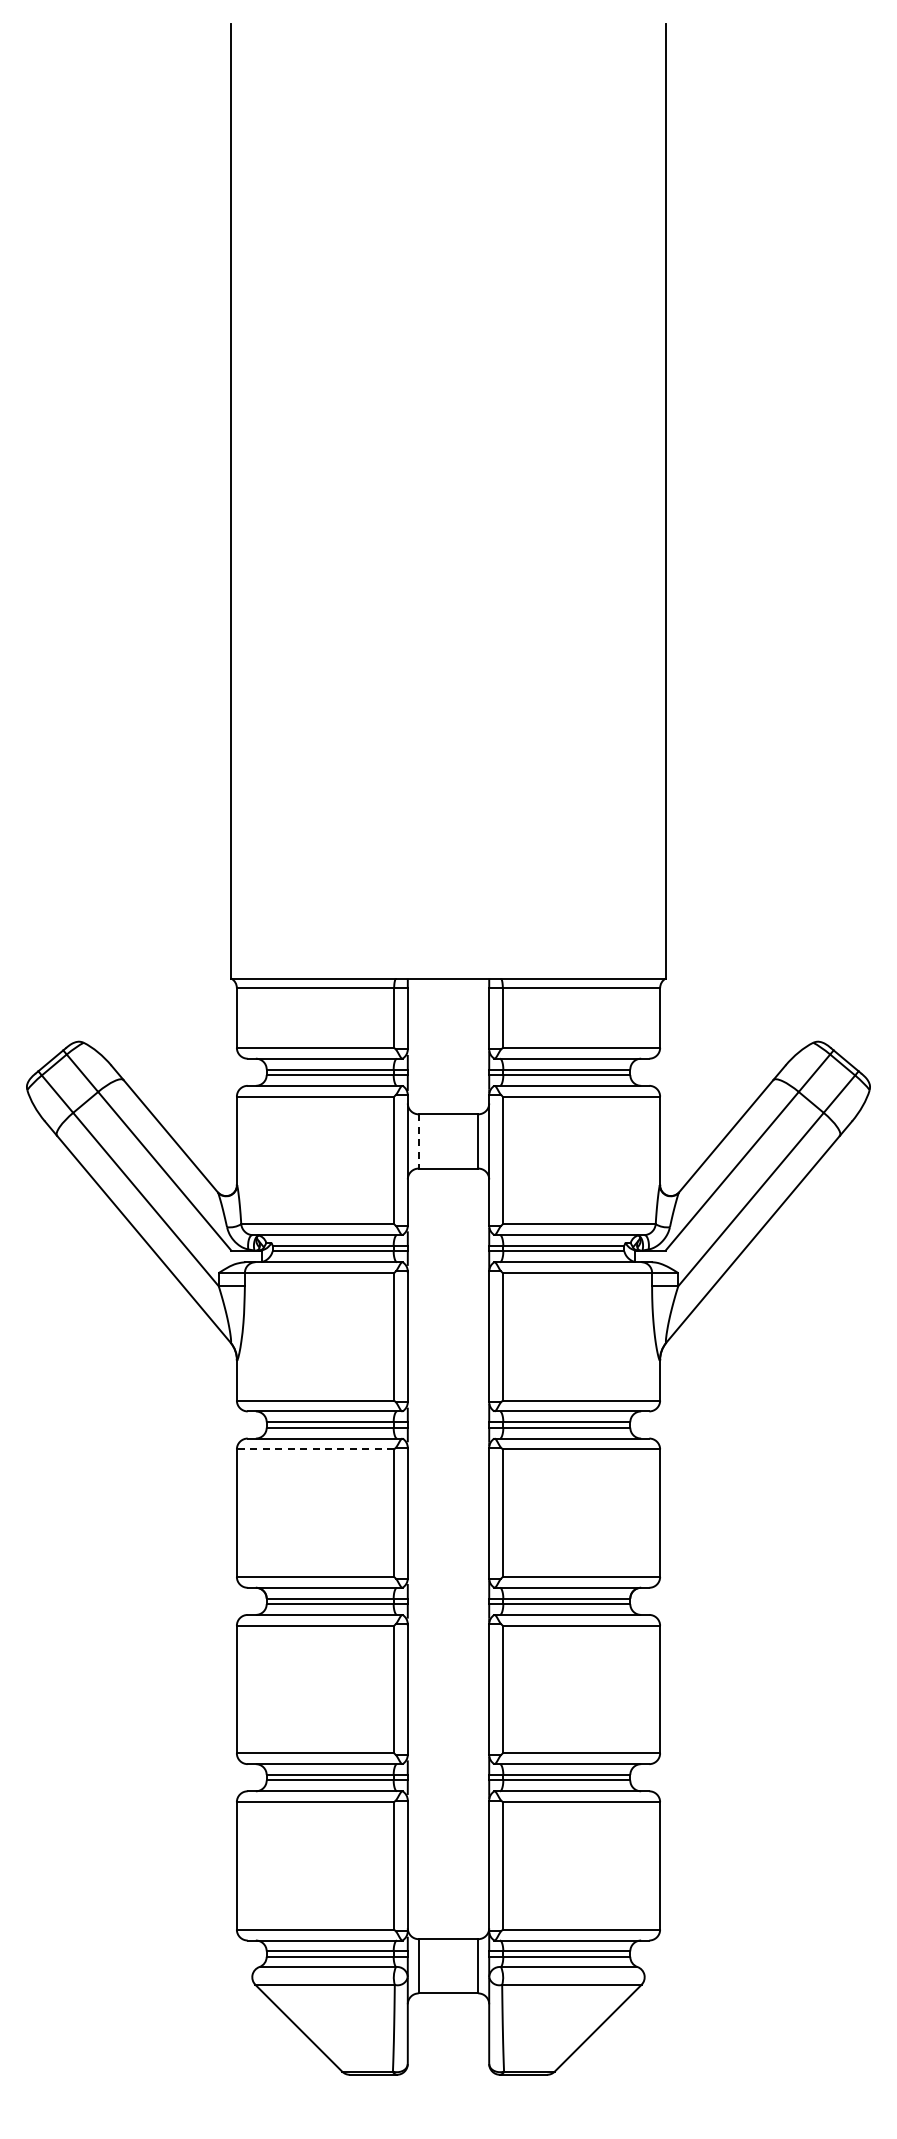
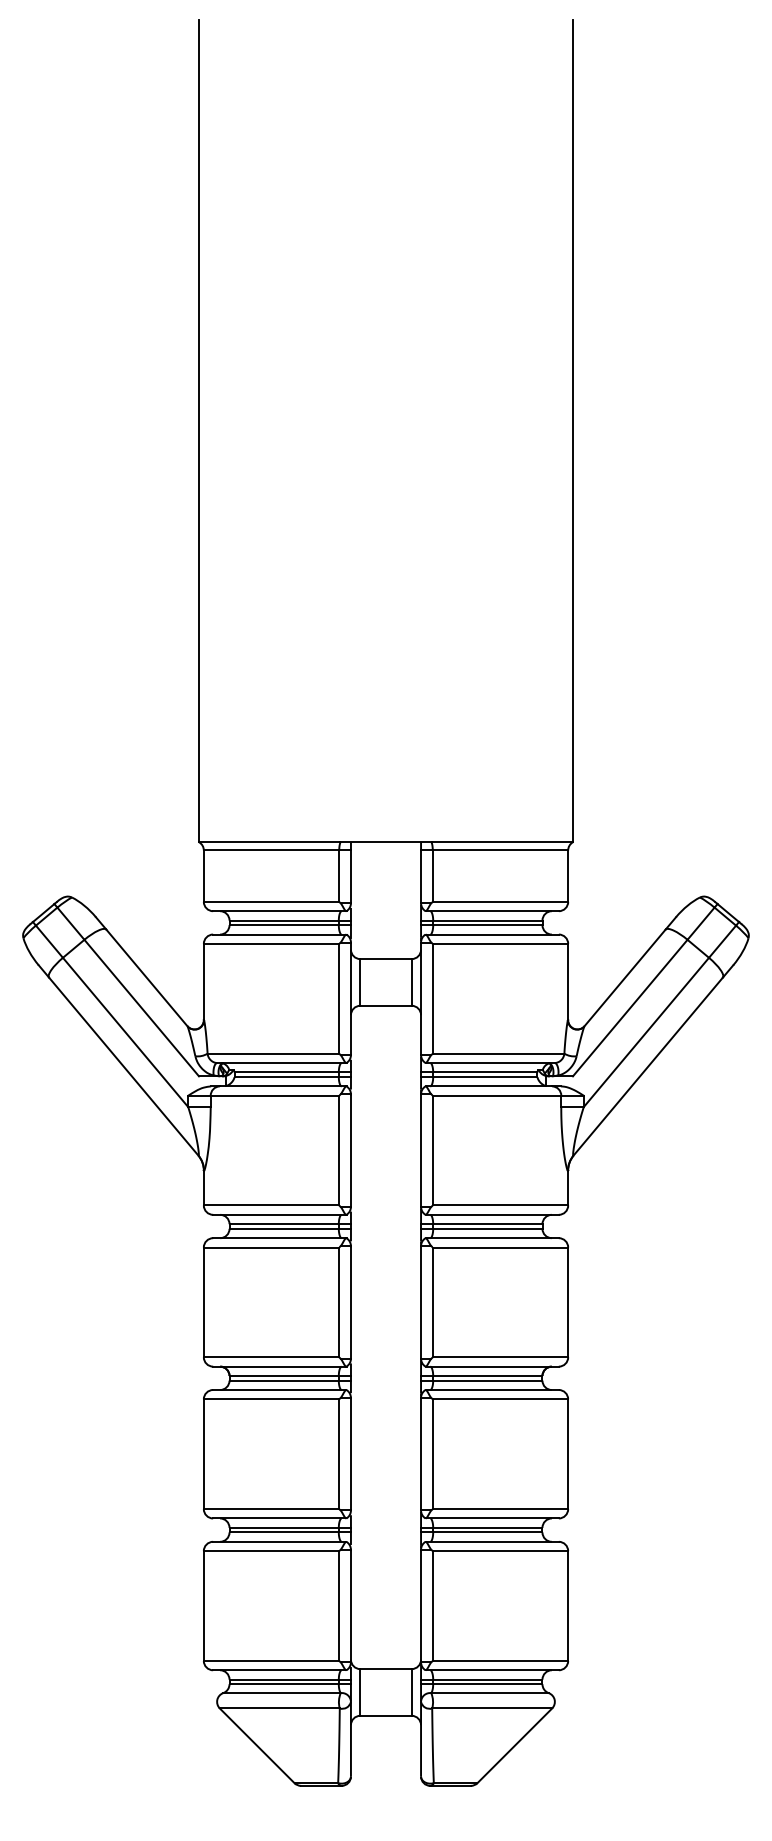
line: (418, 1141) -> (360, 982), dashed -> solid
line: (315, 1449) -> (271, 1247), dashed -> solid

